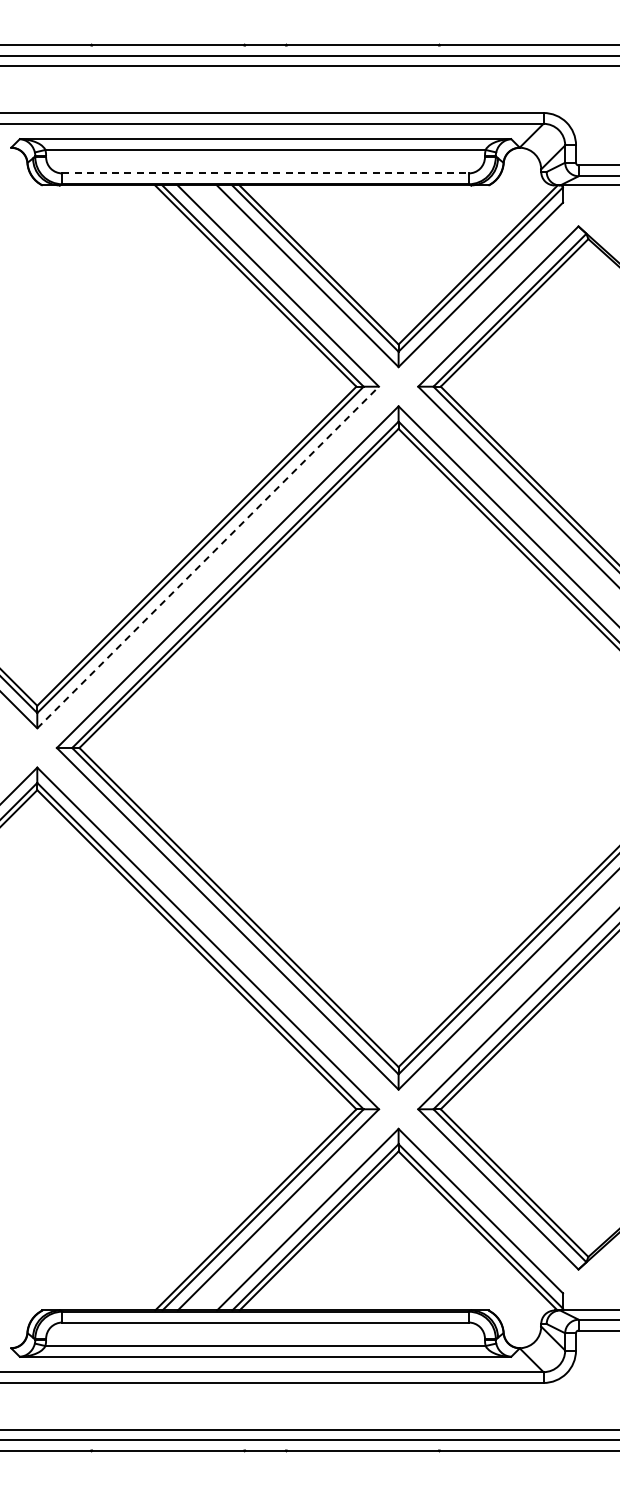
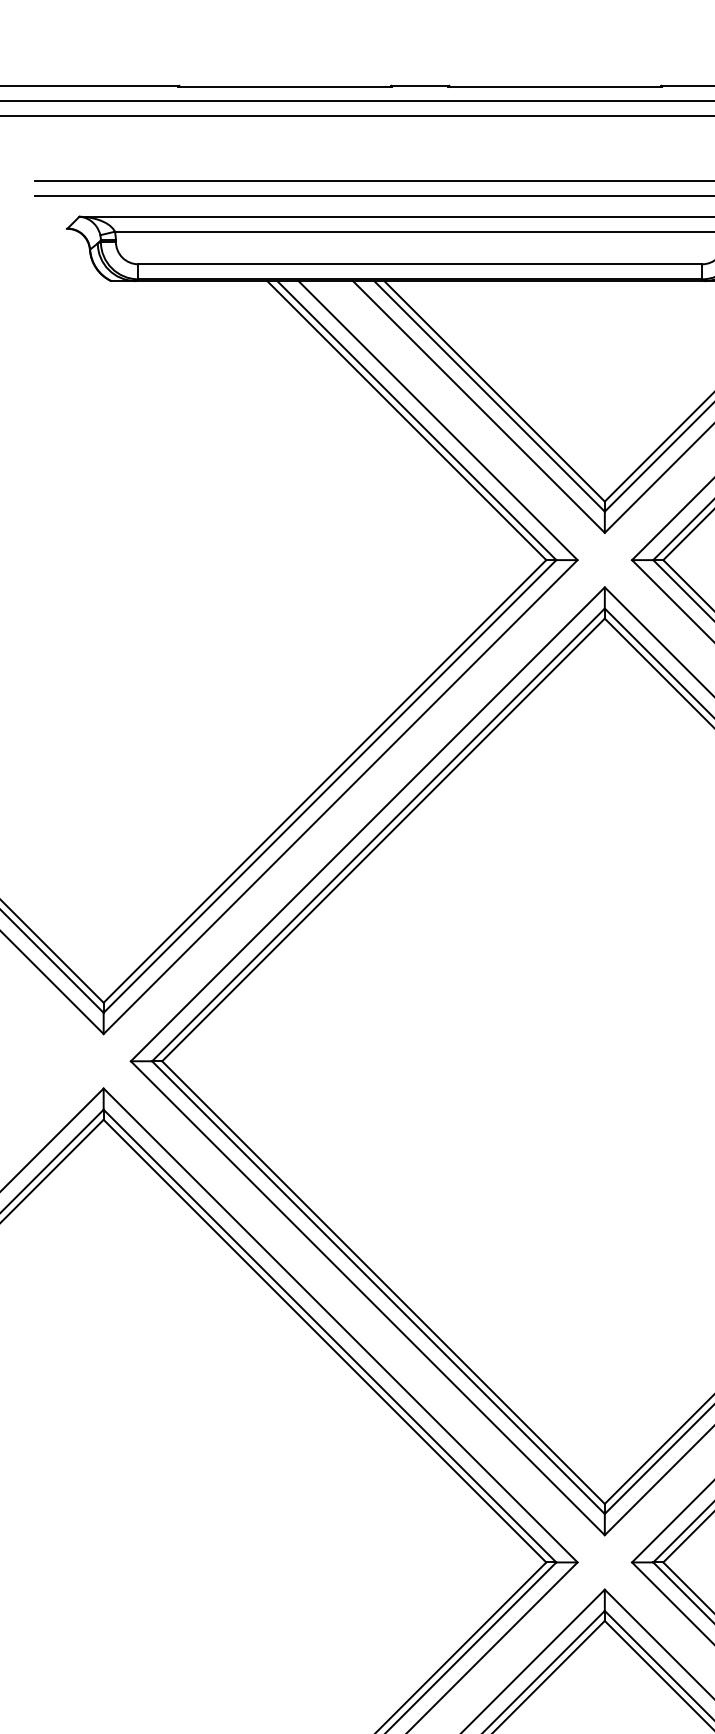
line: (266, 173) -> (421, 264), dashed -> solid
line: (208, 557) -> (341, 797), dashed -> solid

